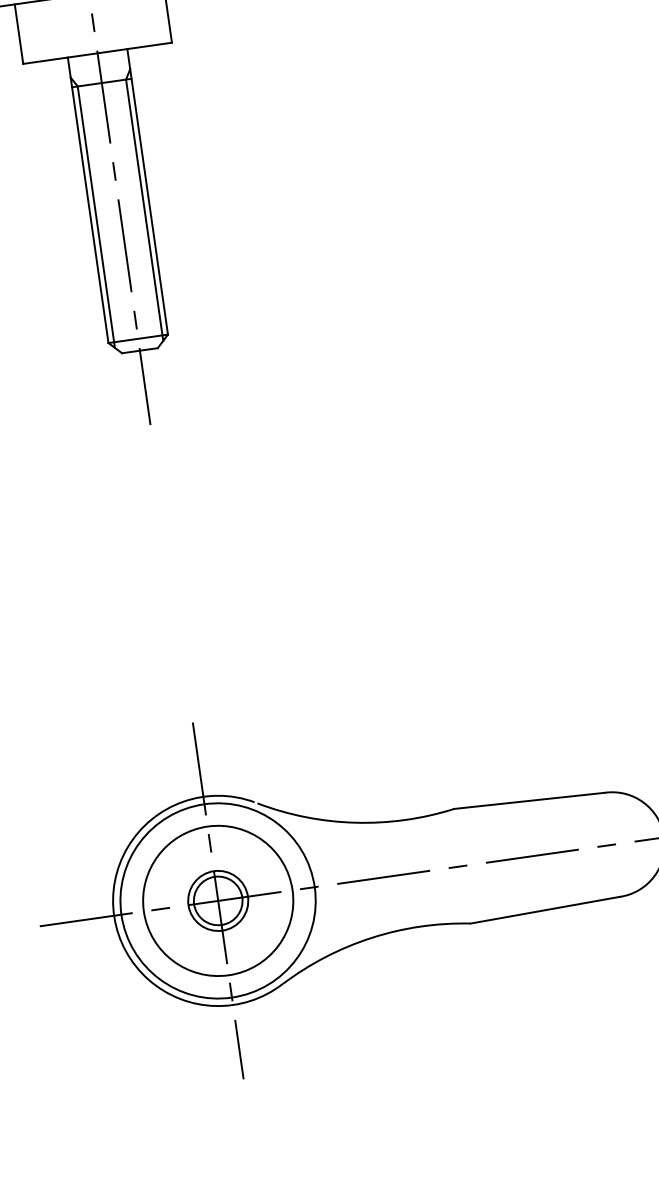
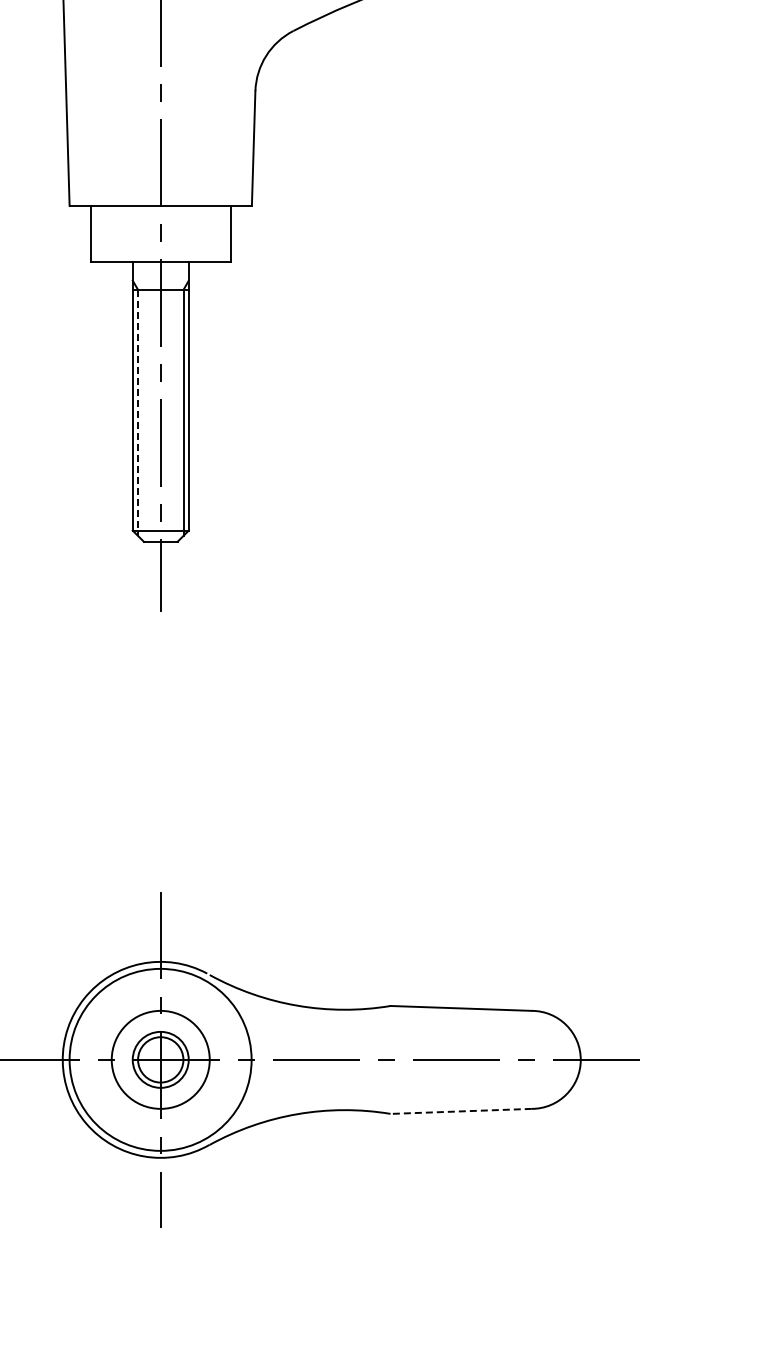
line: (96, 217) -> (138, 413), solid -> dashed
circle: (217, 900) -> (160, 1059), size x0.7
line: (545, 910) -> (461, 1111), solid -> dashed

